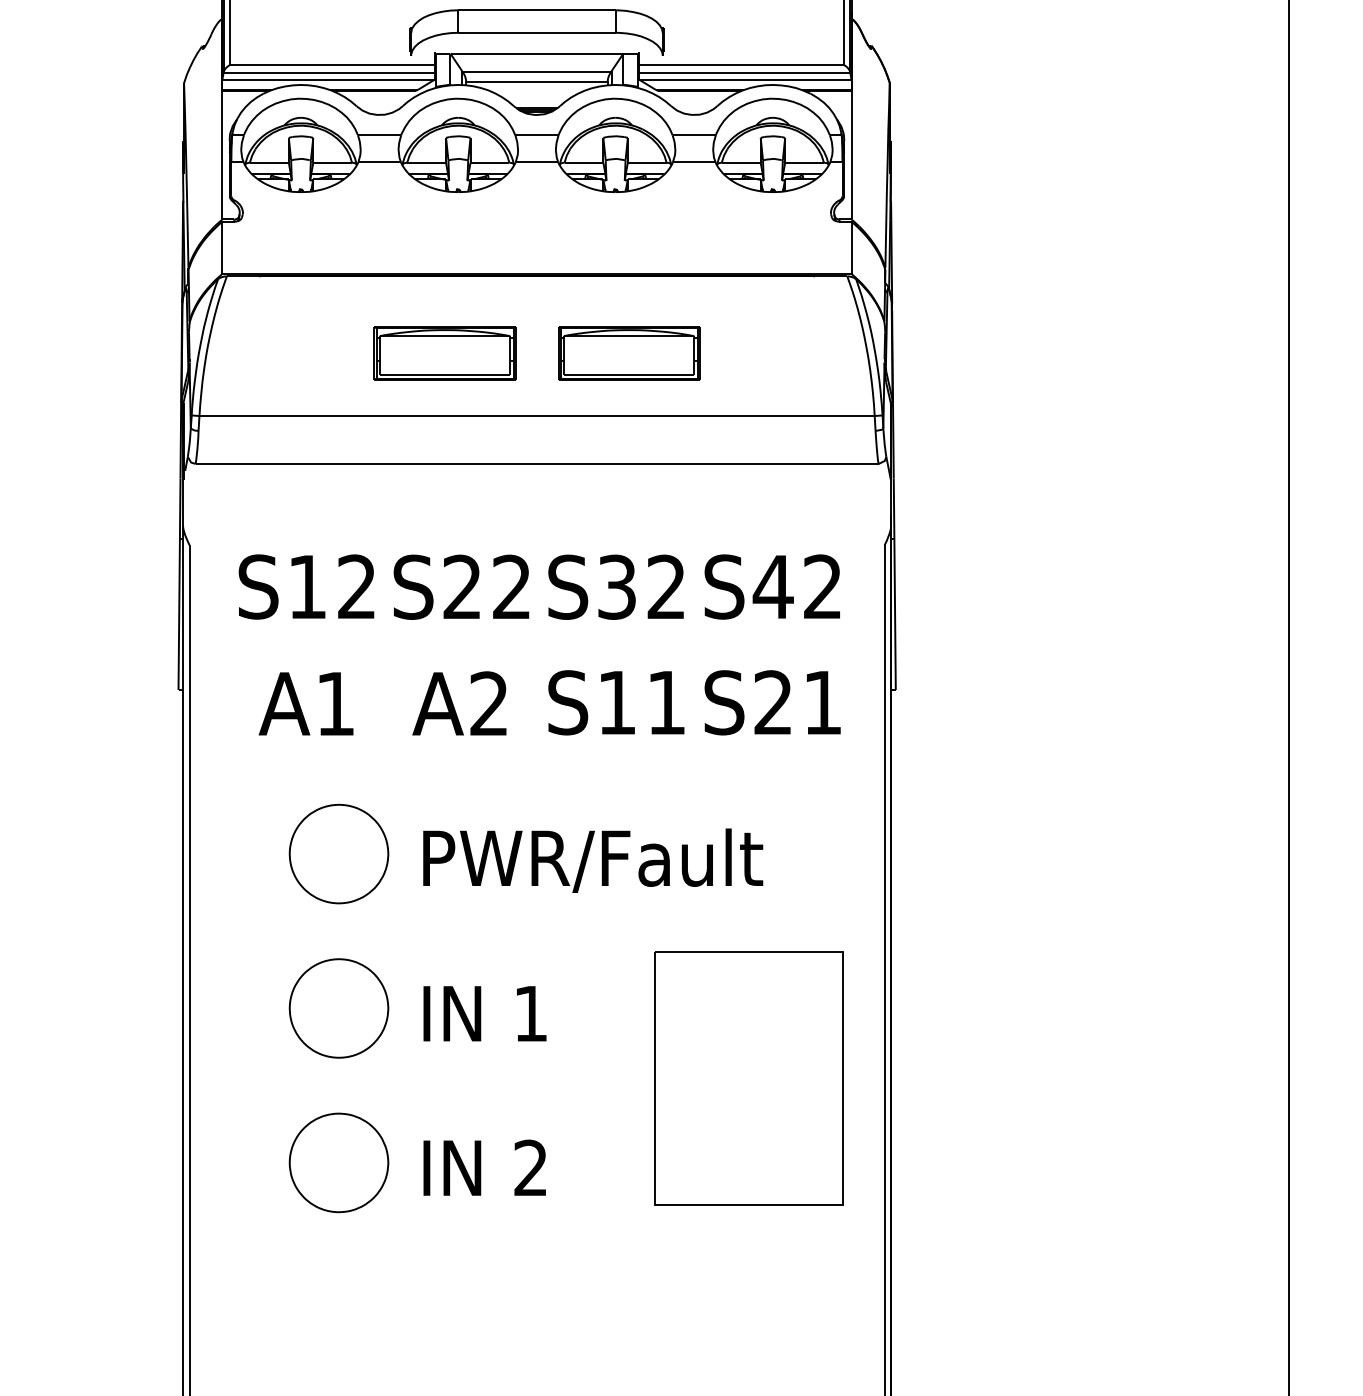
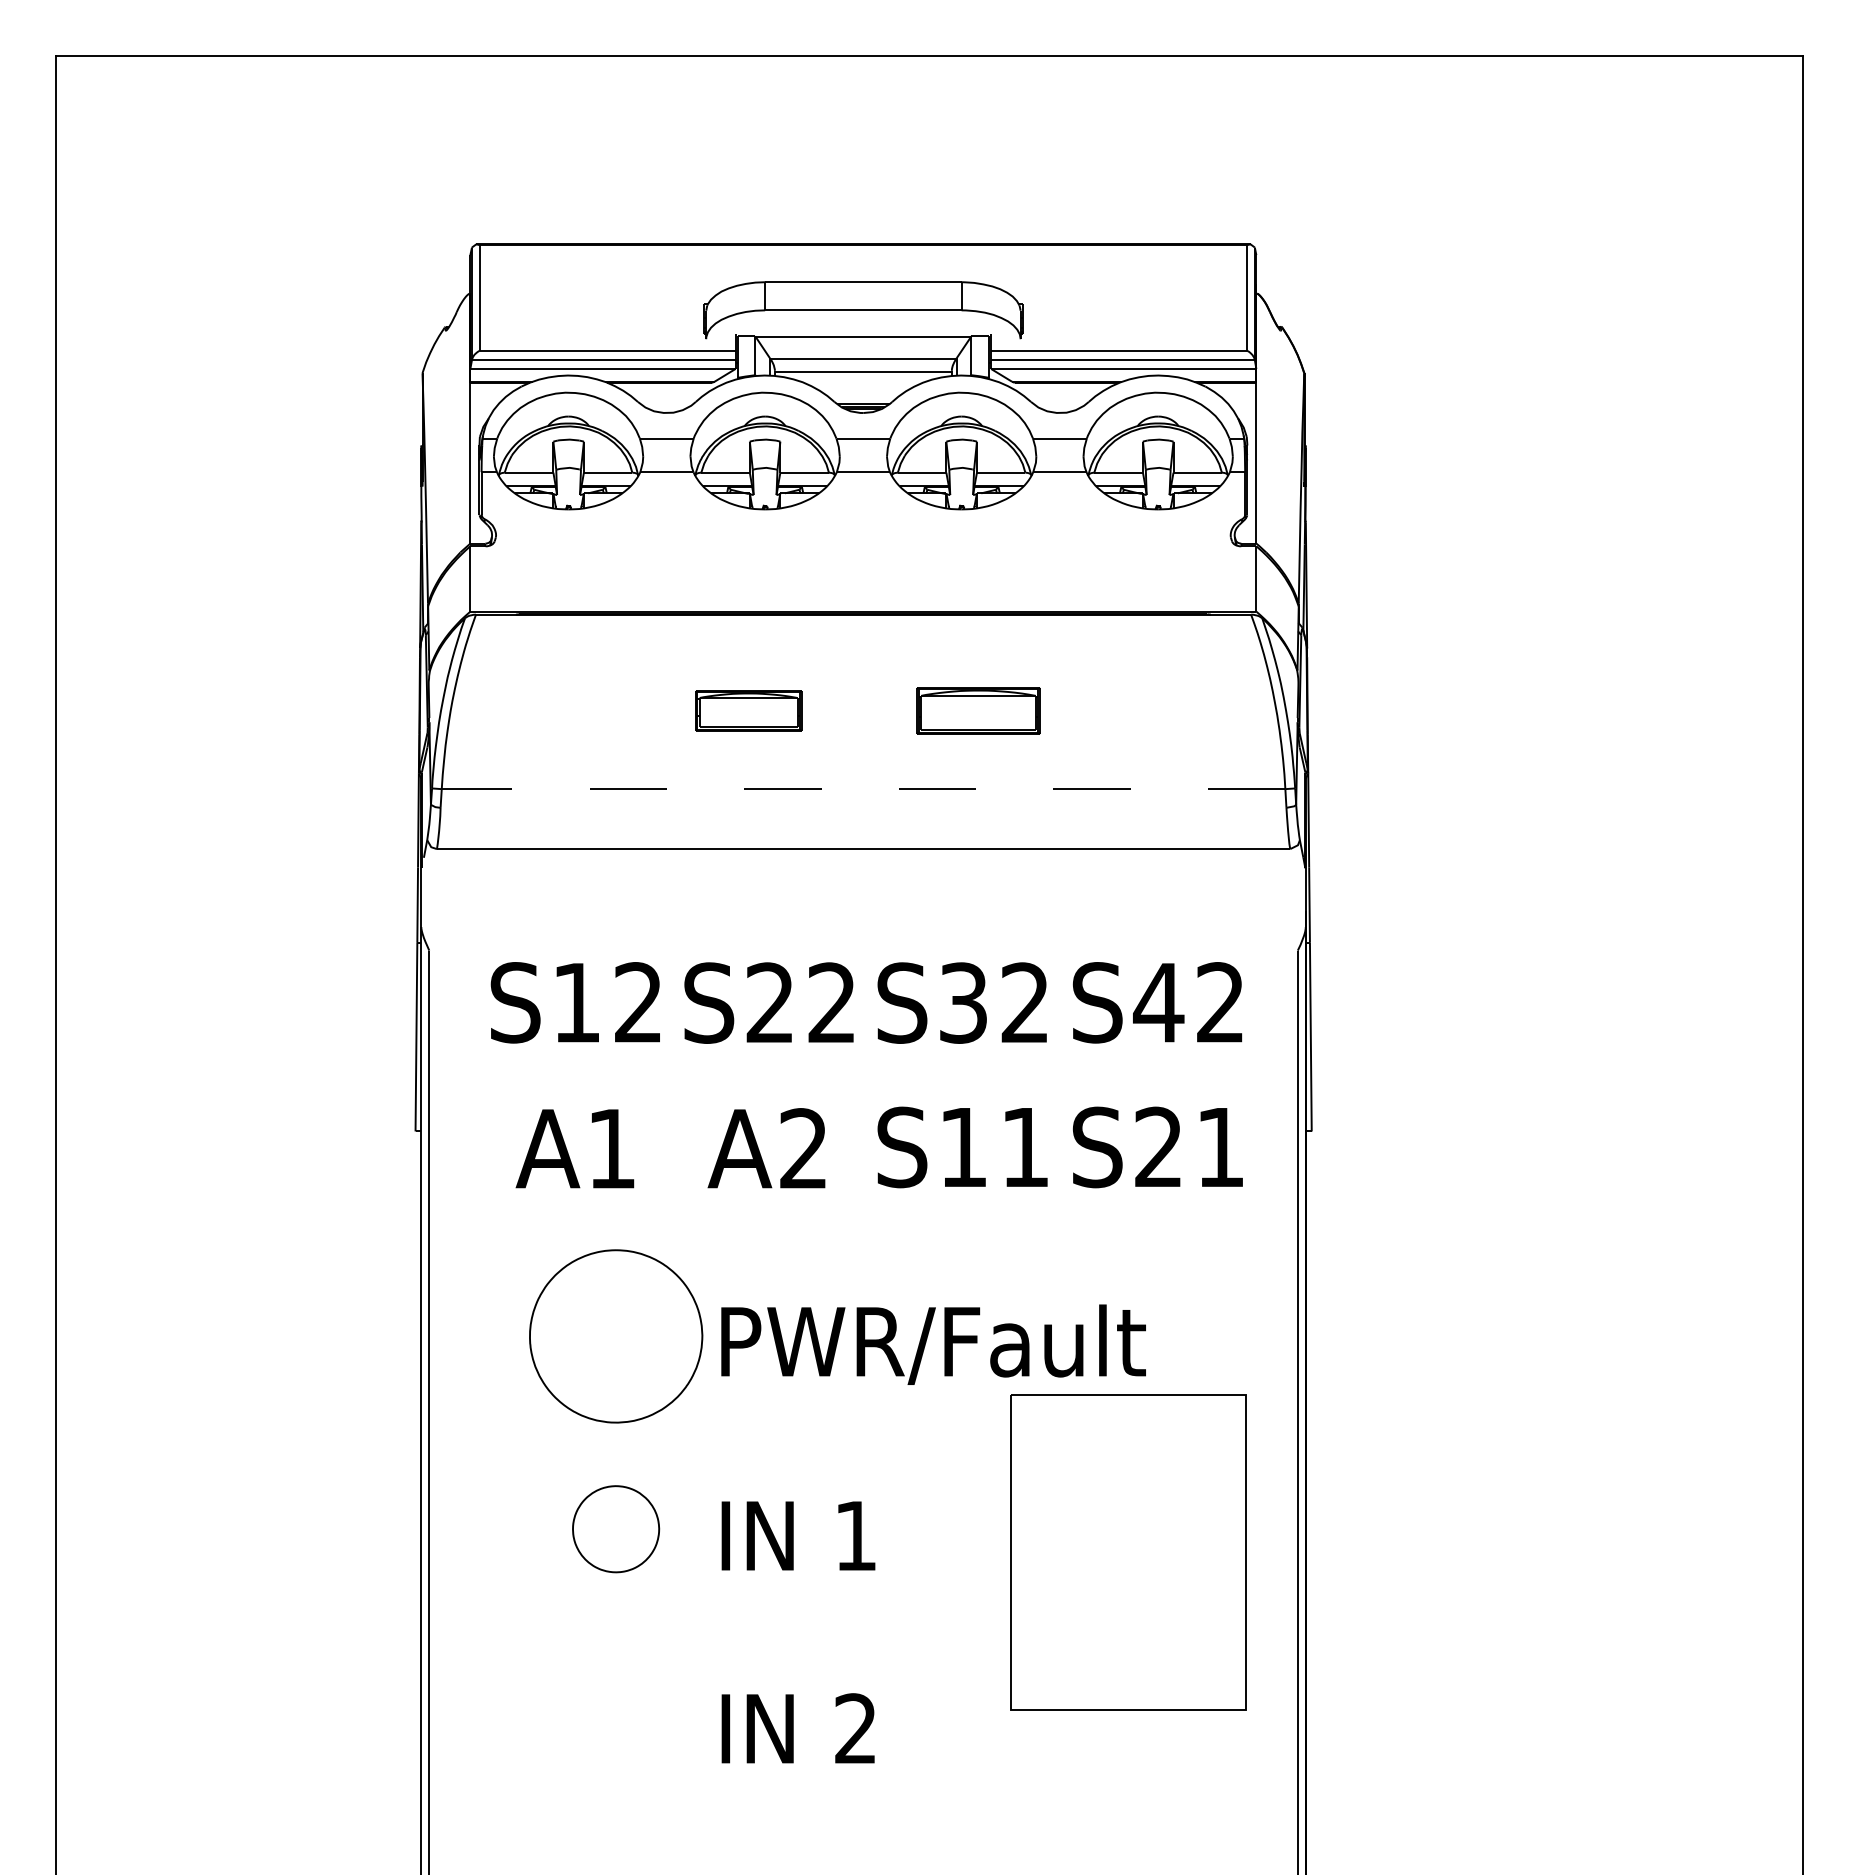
part: (444, 353) -> (748, 710), size x0.6
part: (629, 353) -> (978, 710), size x0.7
line: (537, 416) -> (863, 789), solid -> dashed
part: (338, 854) -> (615, 1336), size x1.4
part: (338, 1007) -> (615, 1528), size x0.7
part: (749, 1078) -> (1128, 1552), moved
part: (338, 1162) -> (615, 1721), removed

